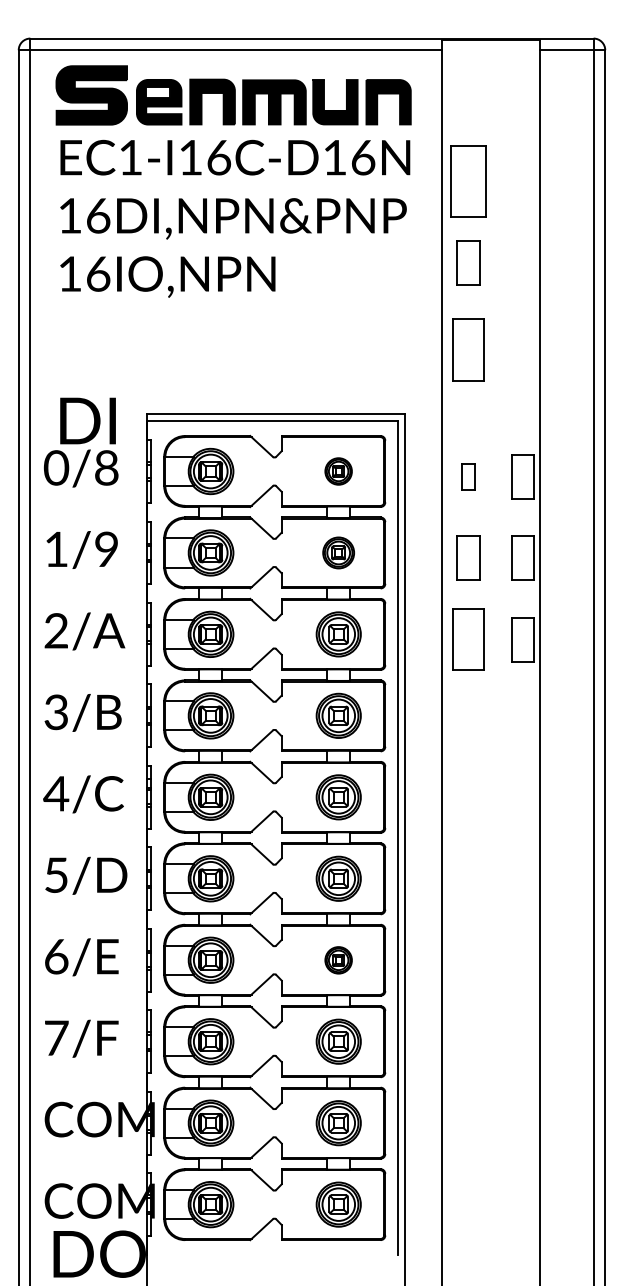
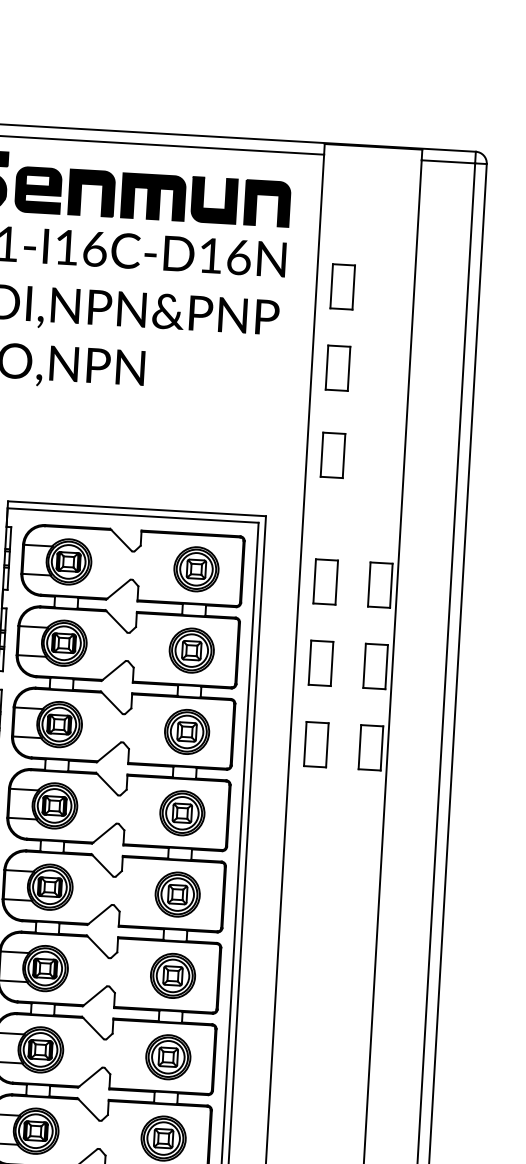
part: (468, 180) -> (342, 286), size x0.62
part: (468, 349) -> (333, 454), size x0.71
part: (338, 471) -> (196, 569), size x1.67
part: (468, 476) -> (325, 581), size x1.67
part: (338, 552) -> (191, 650), size x1.43
part: (468, 639) -> (316, 744), size x0.71
part: (338, 960) -> (168, 1057), size x1.67

